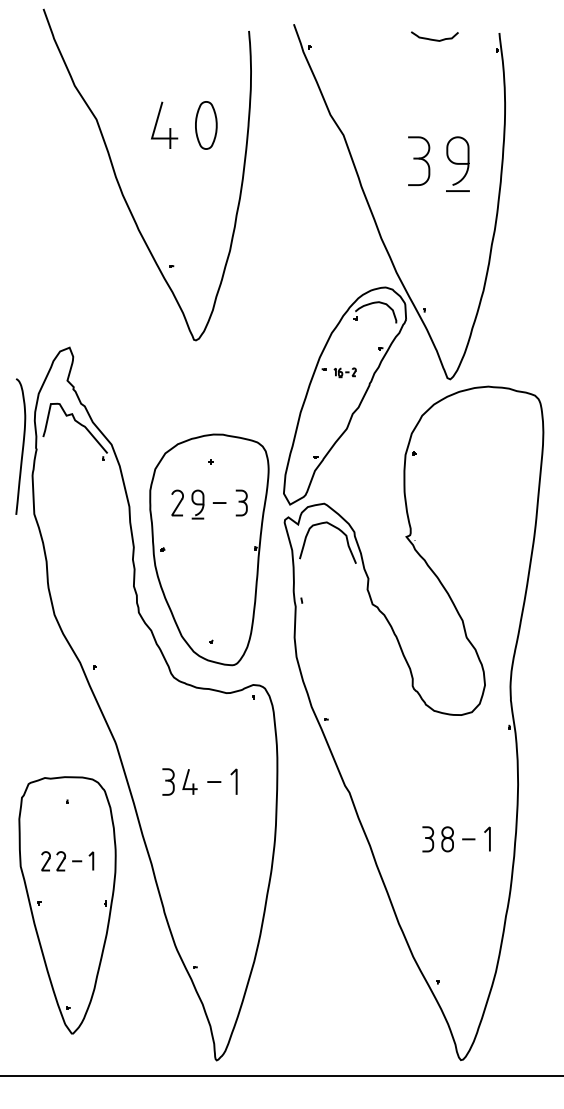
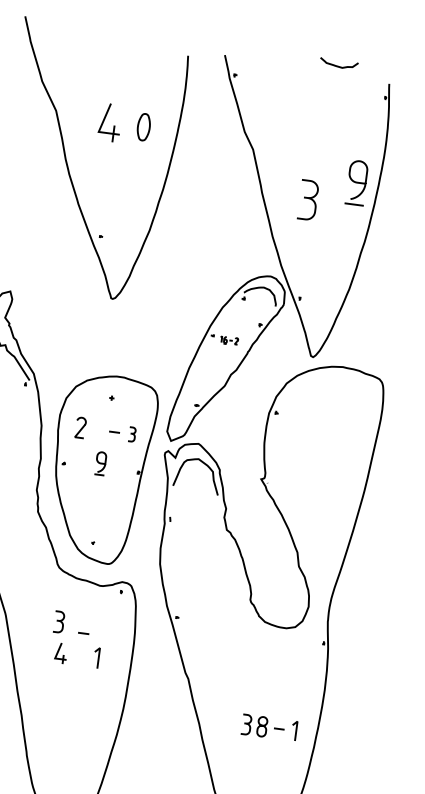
curve: (434, 39) -> (338, 66), moved
part: (206, 125) -> (143, 127), size x0.7
part: (419, 160) -> (308, 199), moved
part: (457, 163) -> (356, 182), moved
part: (241, 502) -> (132, 434), size x0.7
part: (197, 504) -> (100, 463), moved
part: (168, 781) -> (59, 621), moved
line: (214, 781) -> (83, 633), moved

